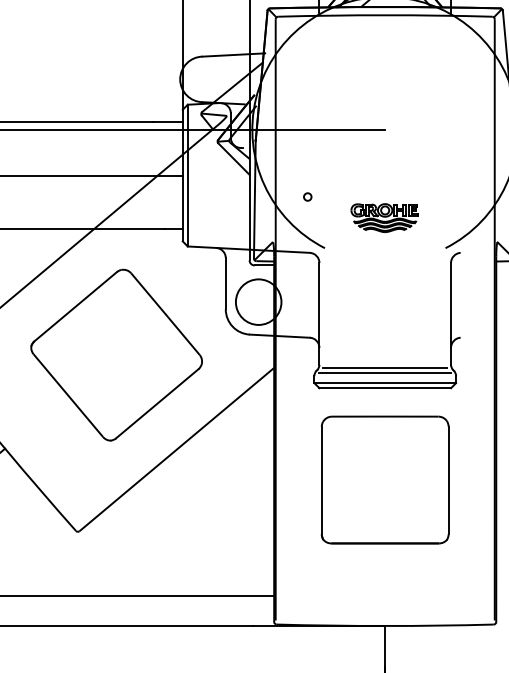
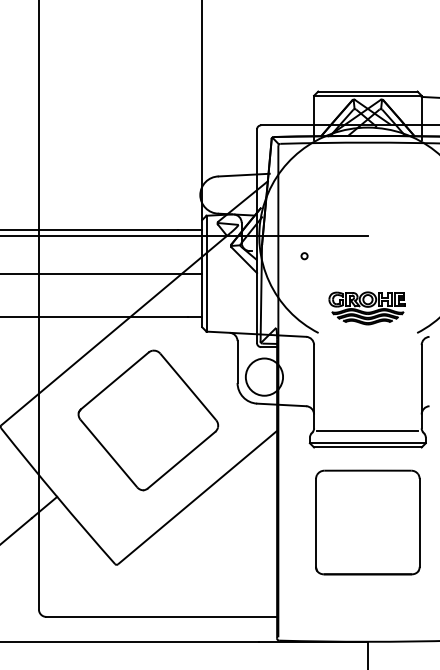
circle: (307, 197) -> (304, 256), moved
part: (384, 218) -> (367, 308), size x1.4
line: (384, 373) -> (367, 435), removed

